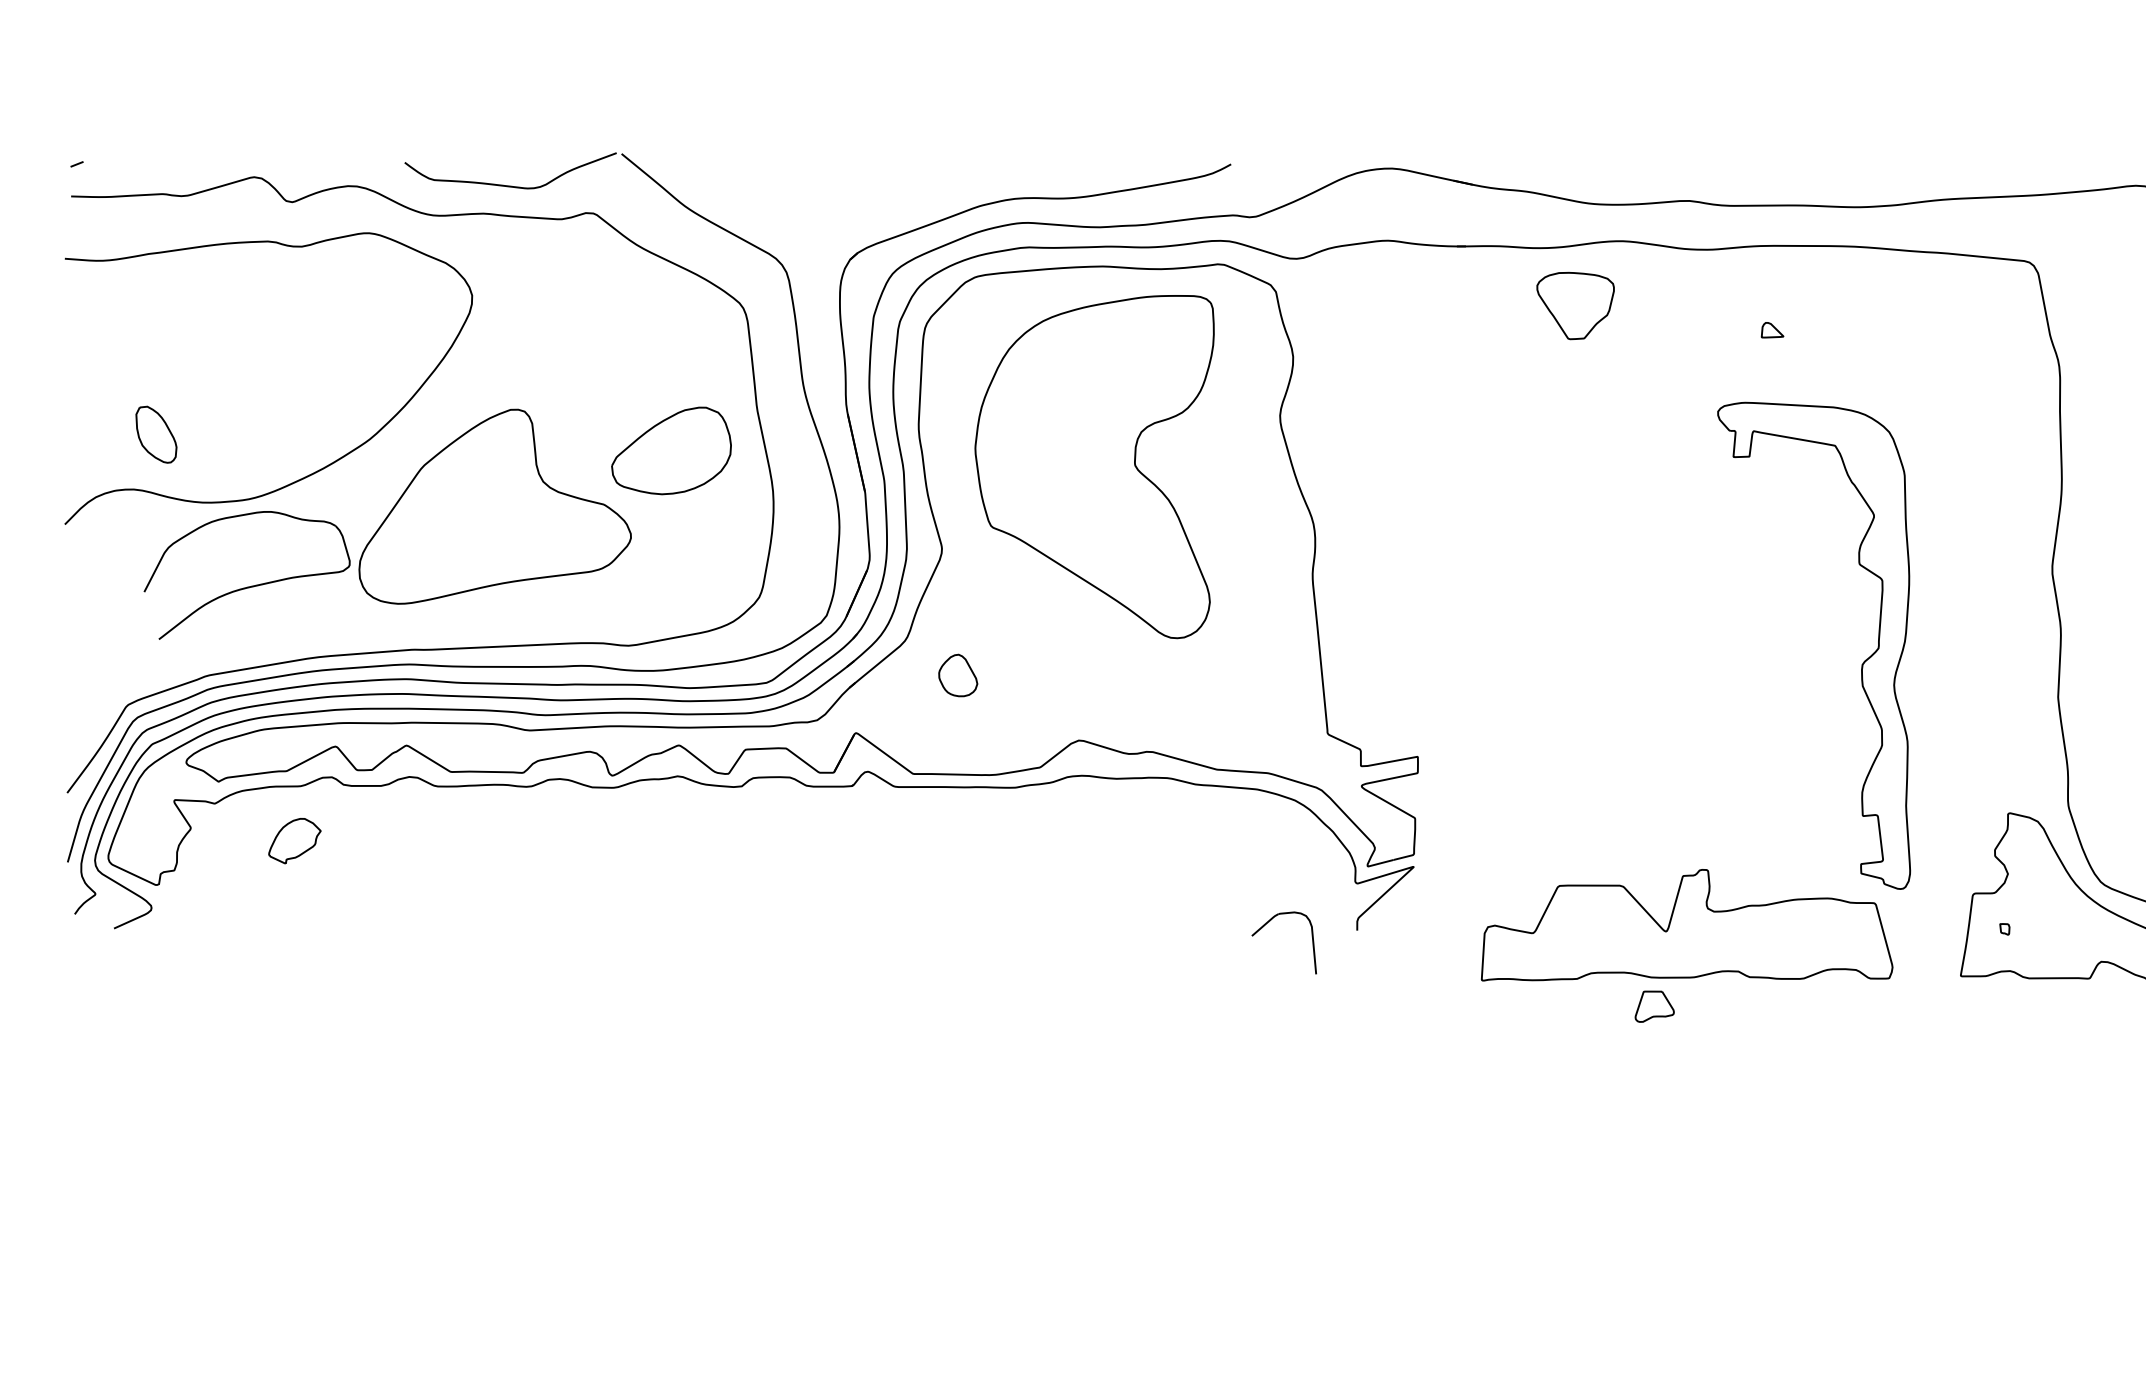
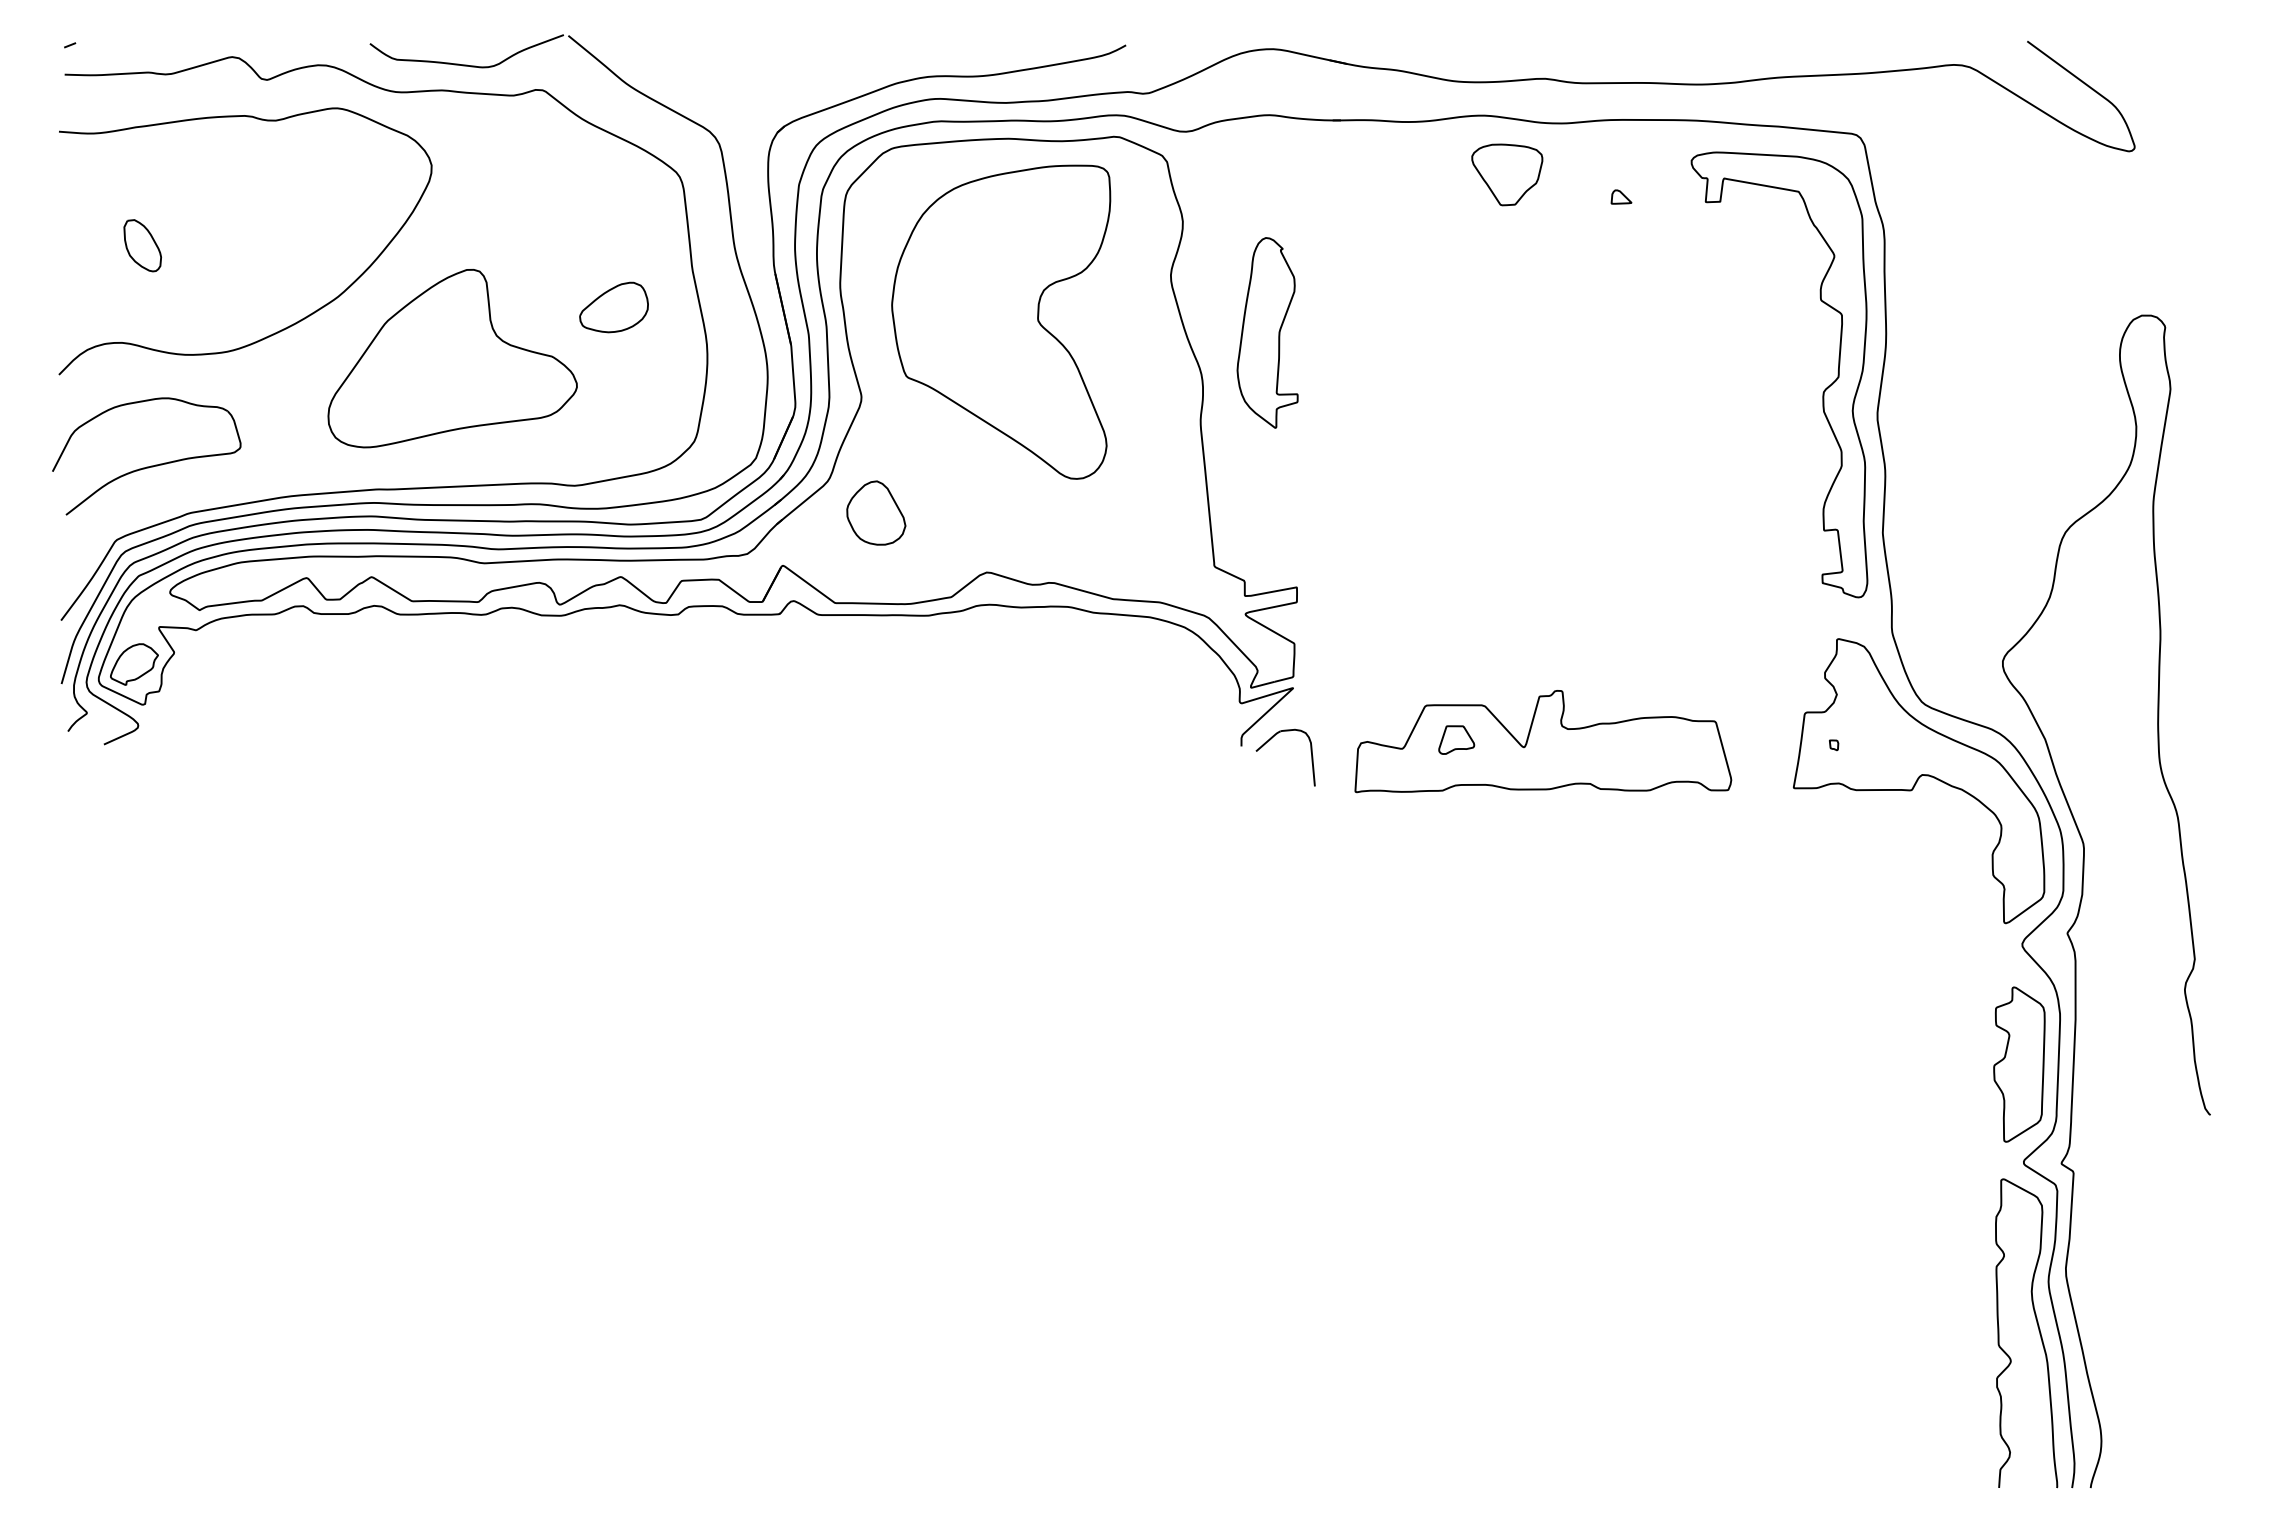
part: (1575, 305) -> (1507, 174), moved
part: (156, 434) -> (142, 245), moved
part: (670, 450) -> (613, 307), size x0.62
part: (1385, 478) -> (1267, 332), added
part: (246, 586) -> (146, 466), moved
part: (1861, 665) -> (1822, 392), moved
part: (958, 674) -> (876, 512), size x1.67
part: (294, 841) -> (134, 664), moved
part: (1266, 925) -> (1269, 741), moved
part: (1654, 1006) -> (1456, 739), moved

